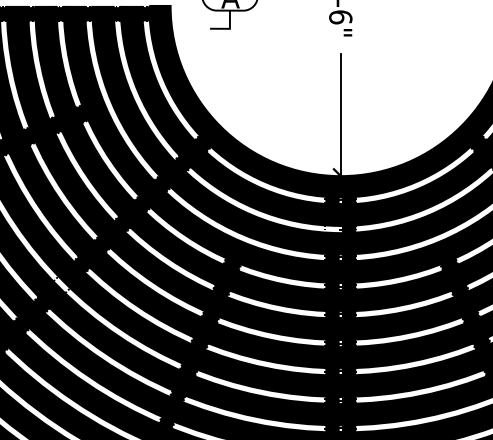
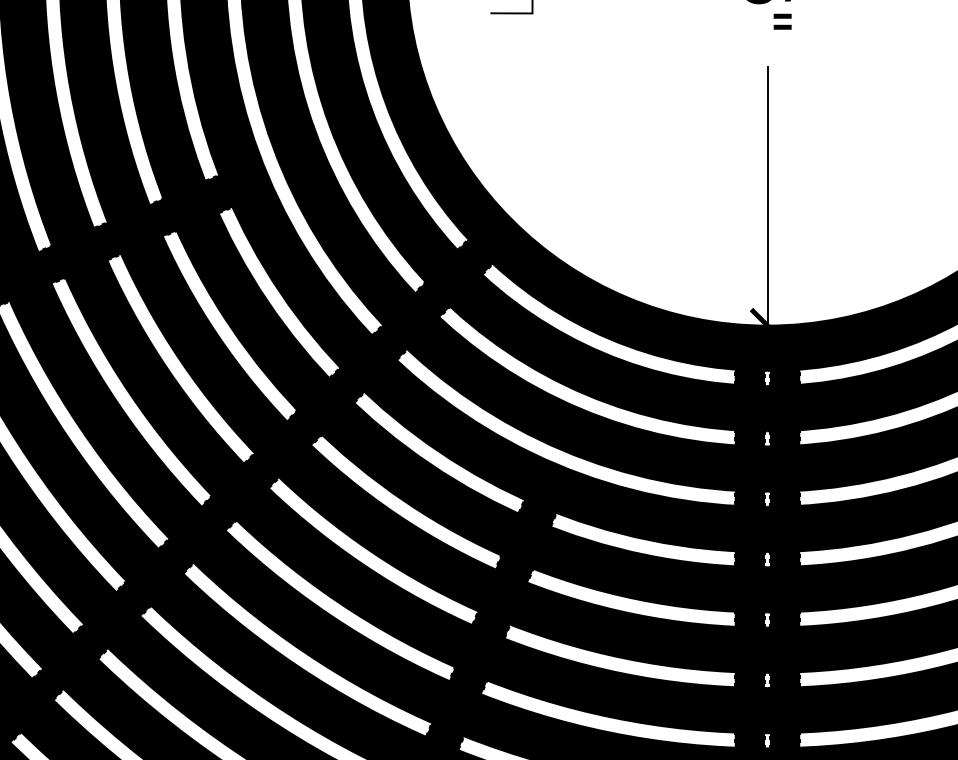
fill: (332, 229) -> (749, 438), added
fill: (61, 284) -> (175, 555), added

